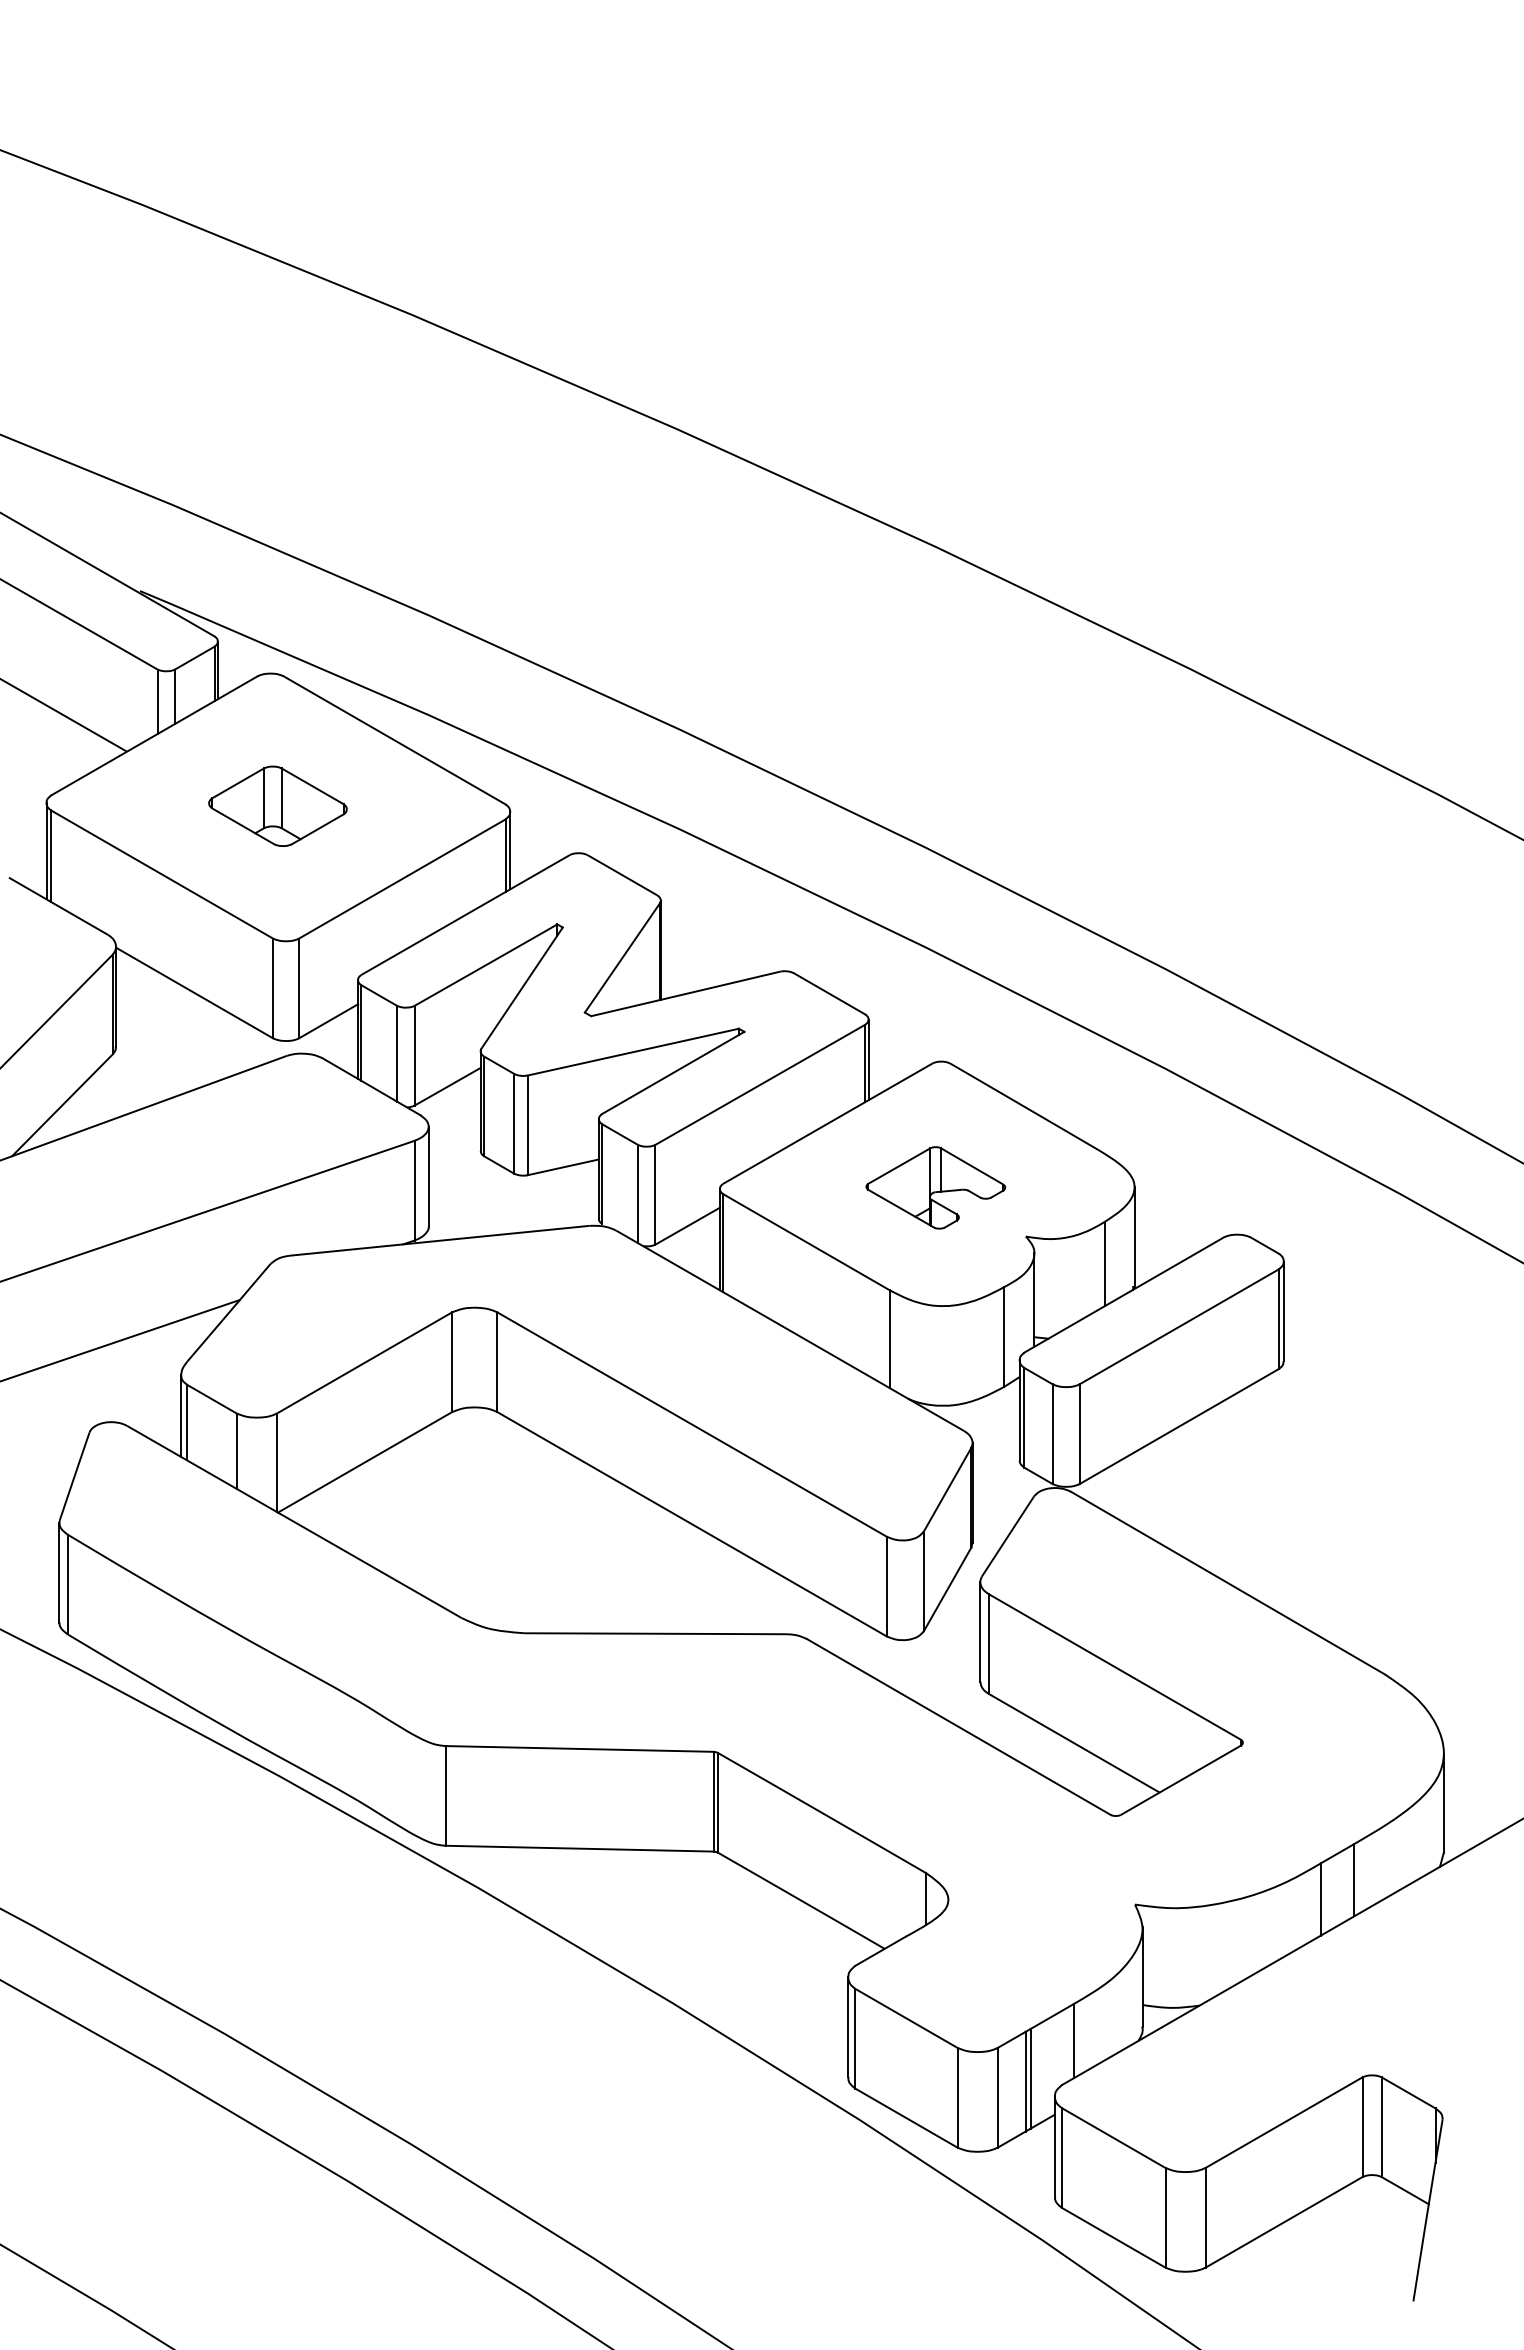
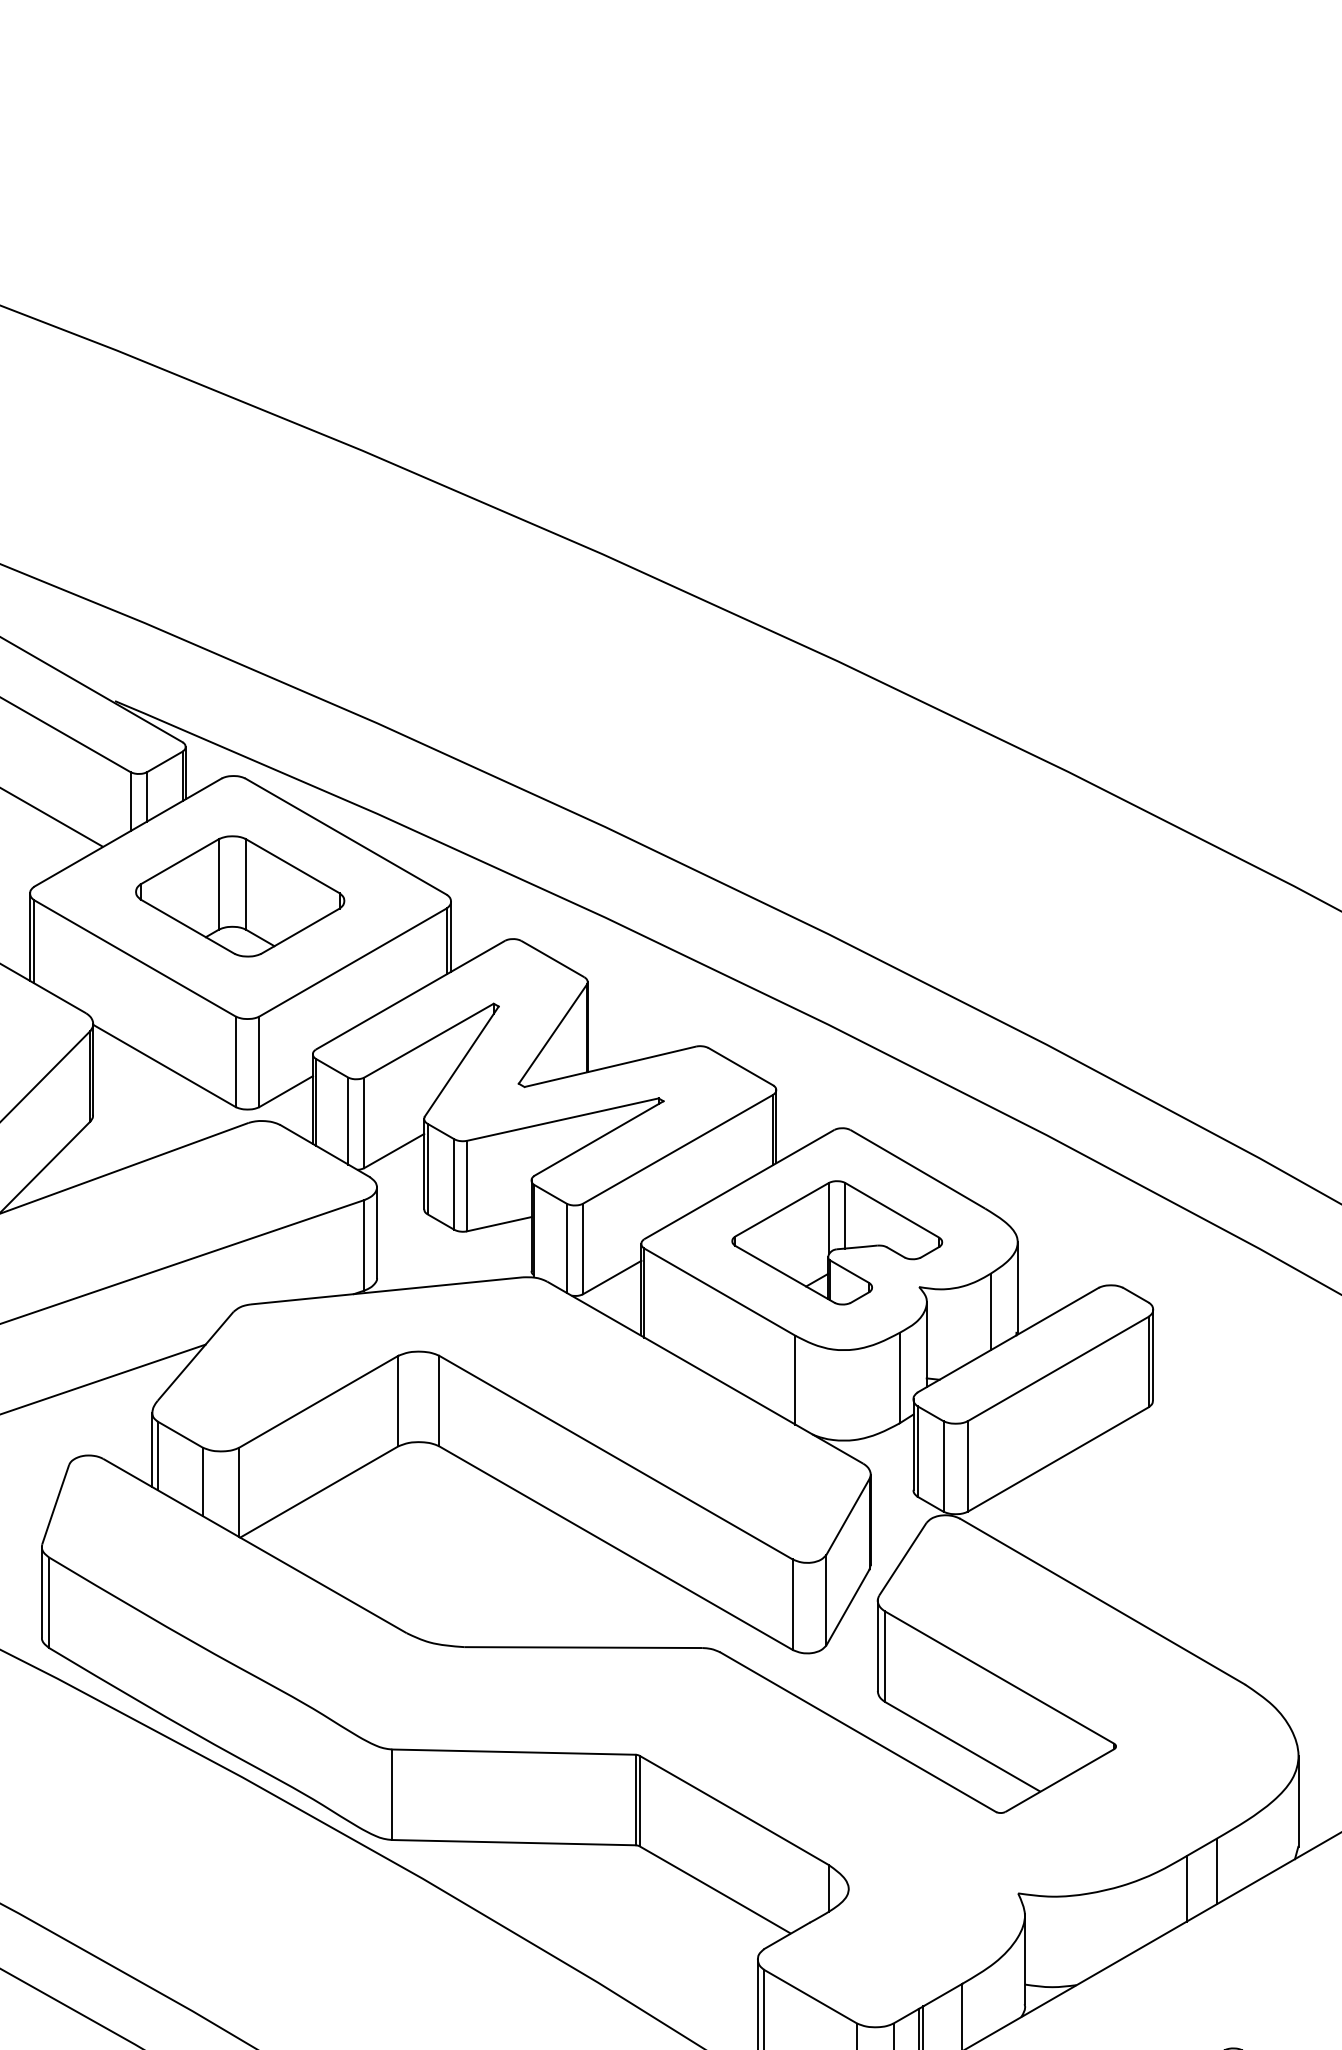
part: (277, 806) -> (239, 896), size x1.67
part: (935, 1187) -> (837, 1242), size x1.67

